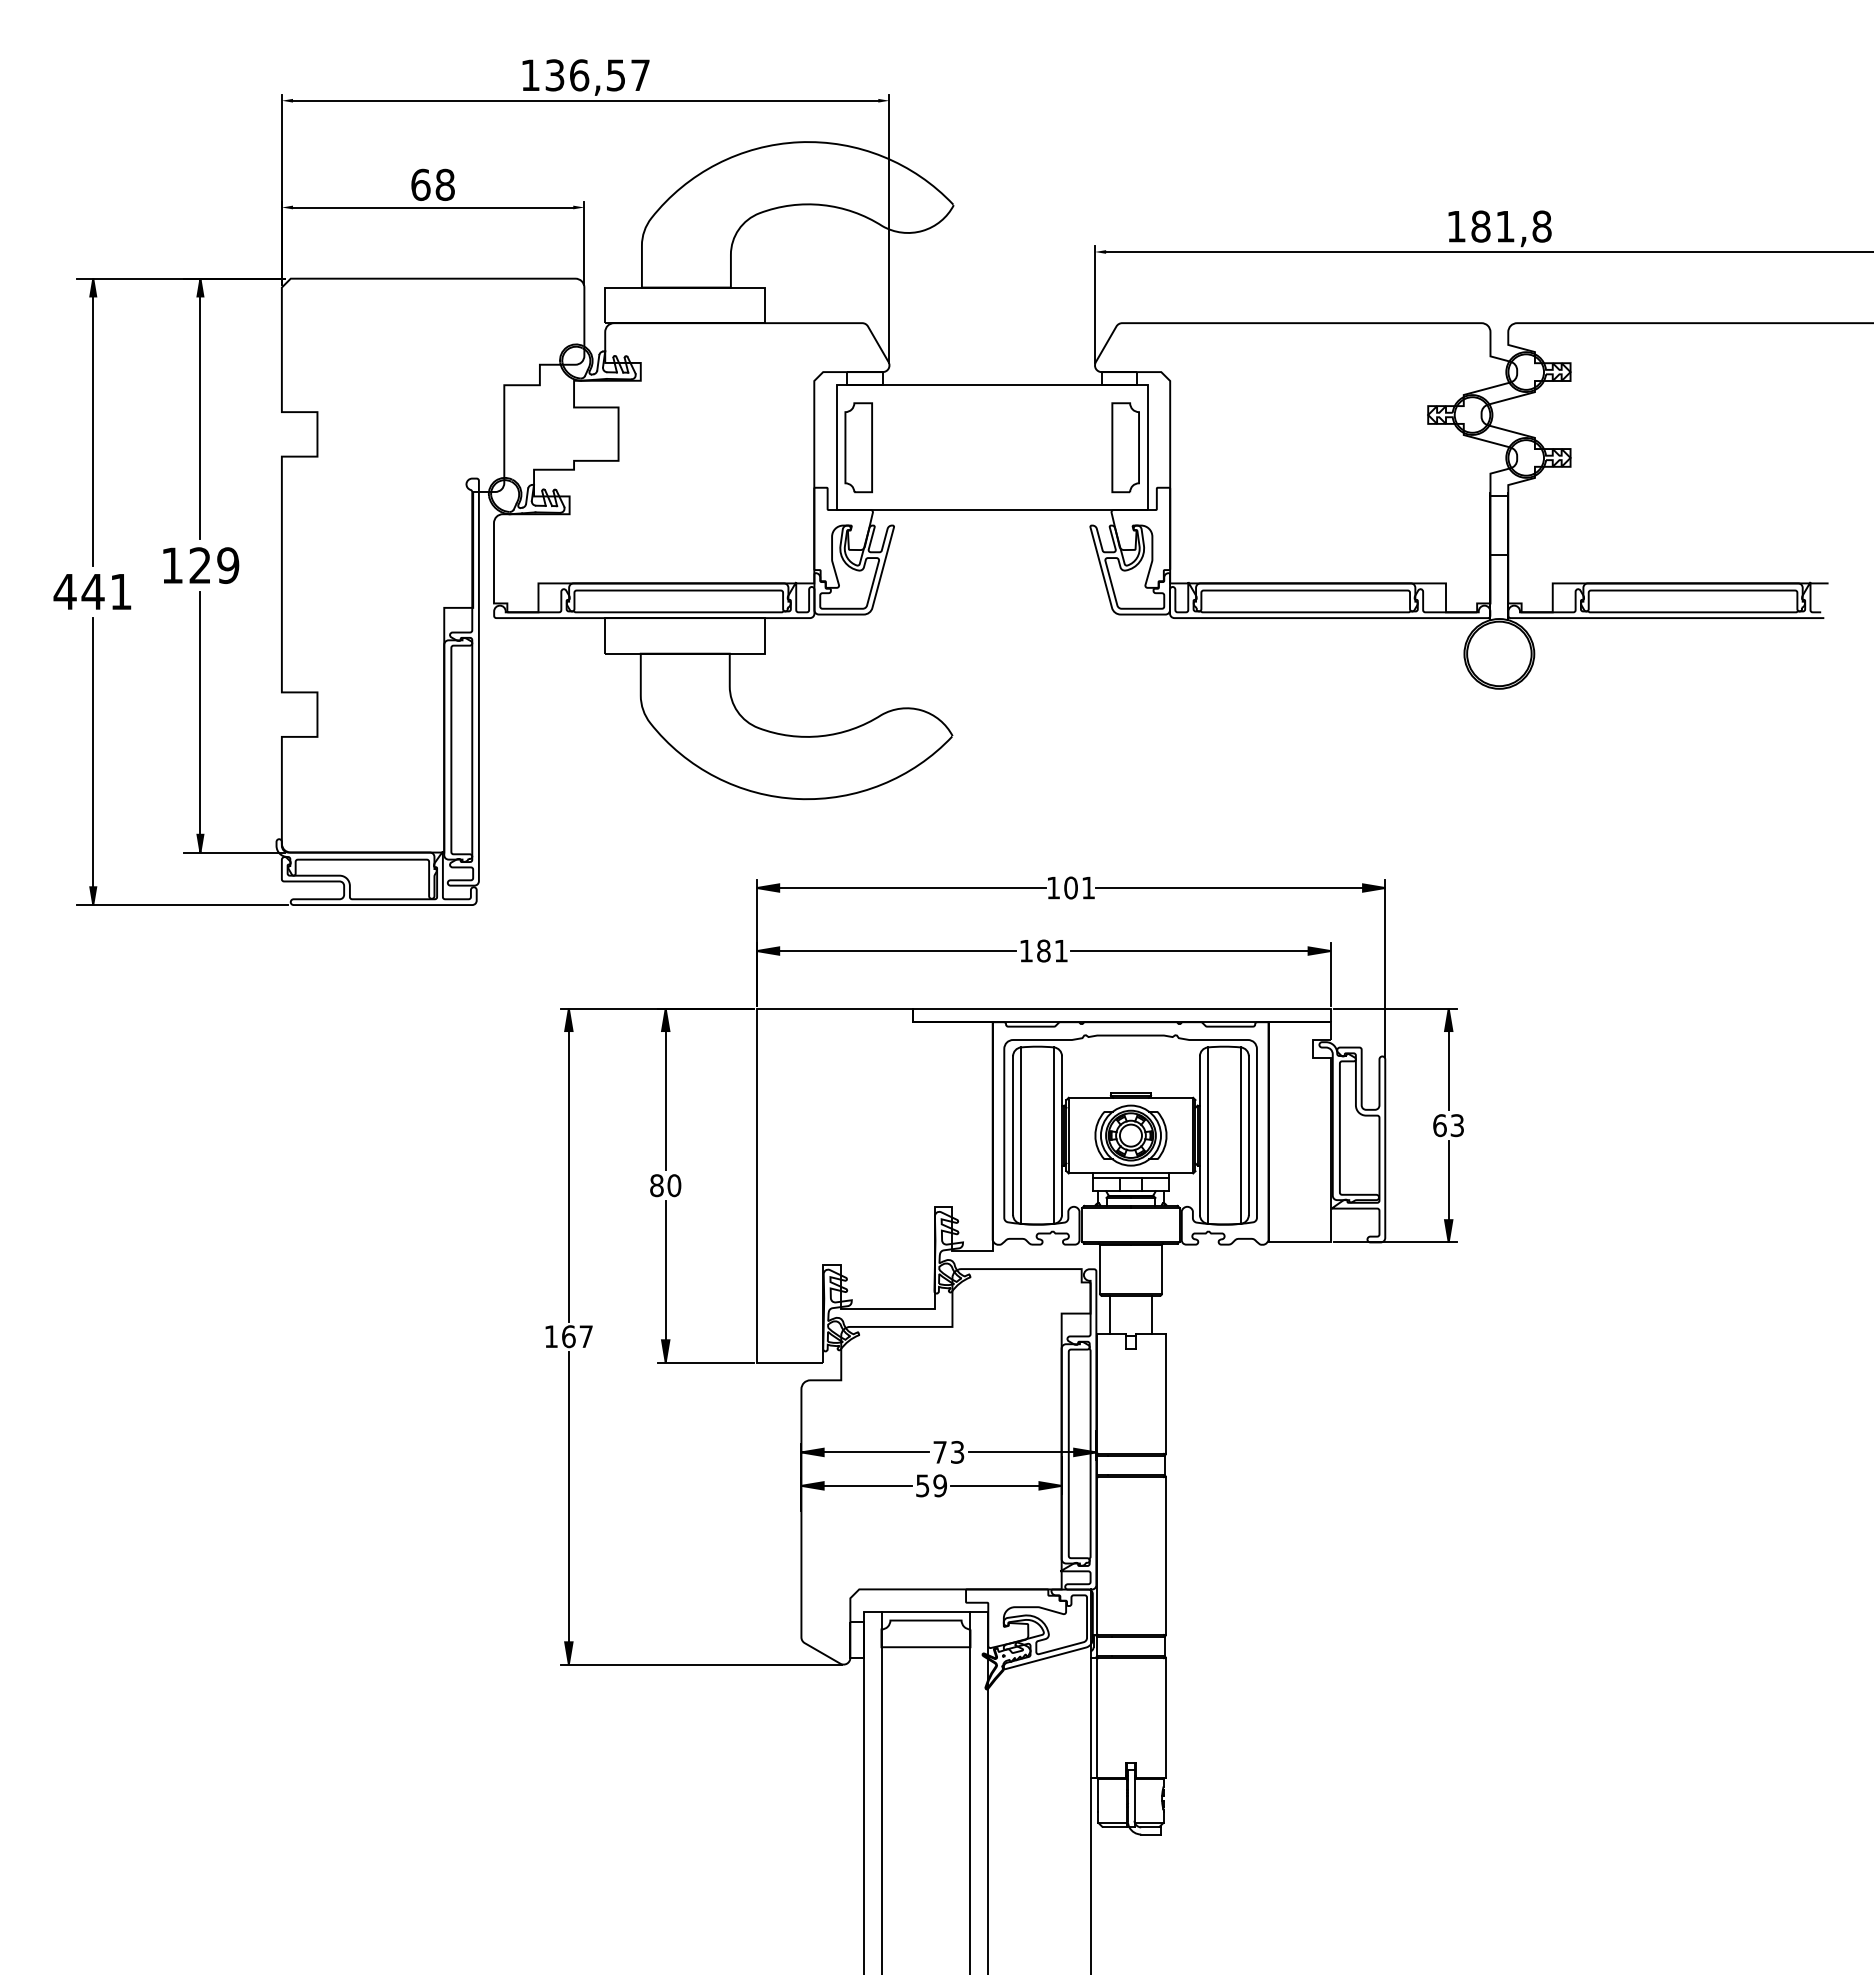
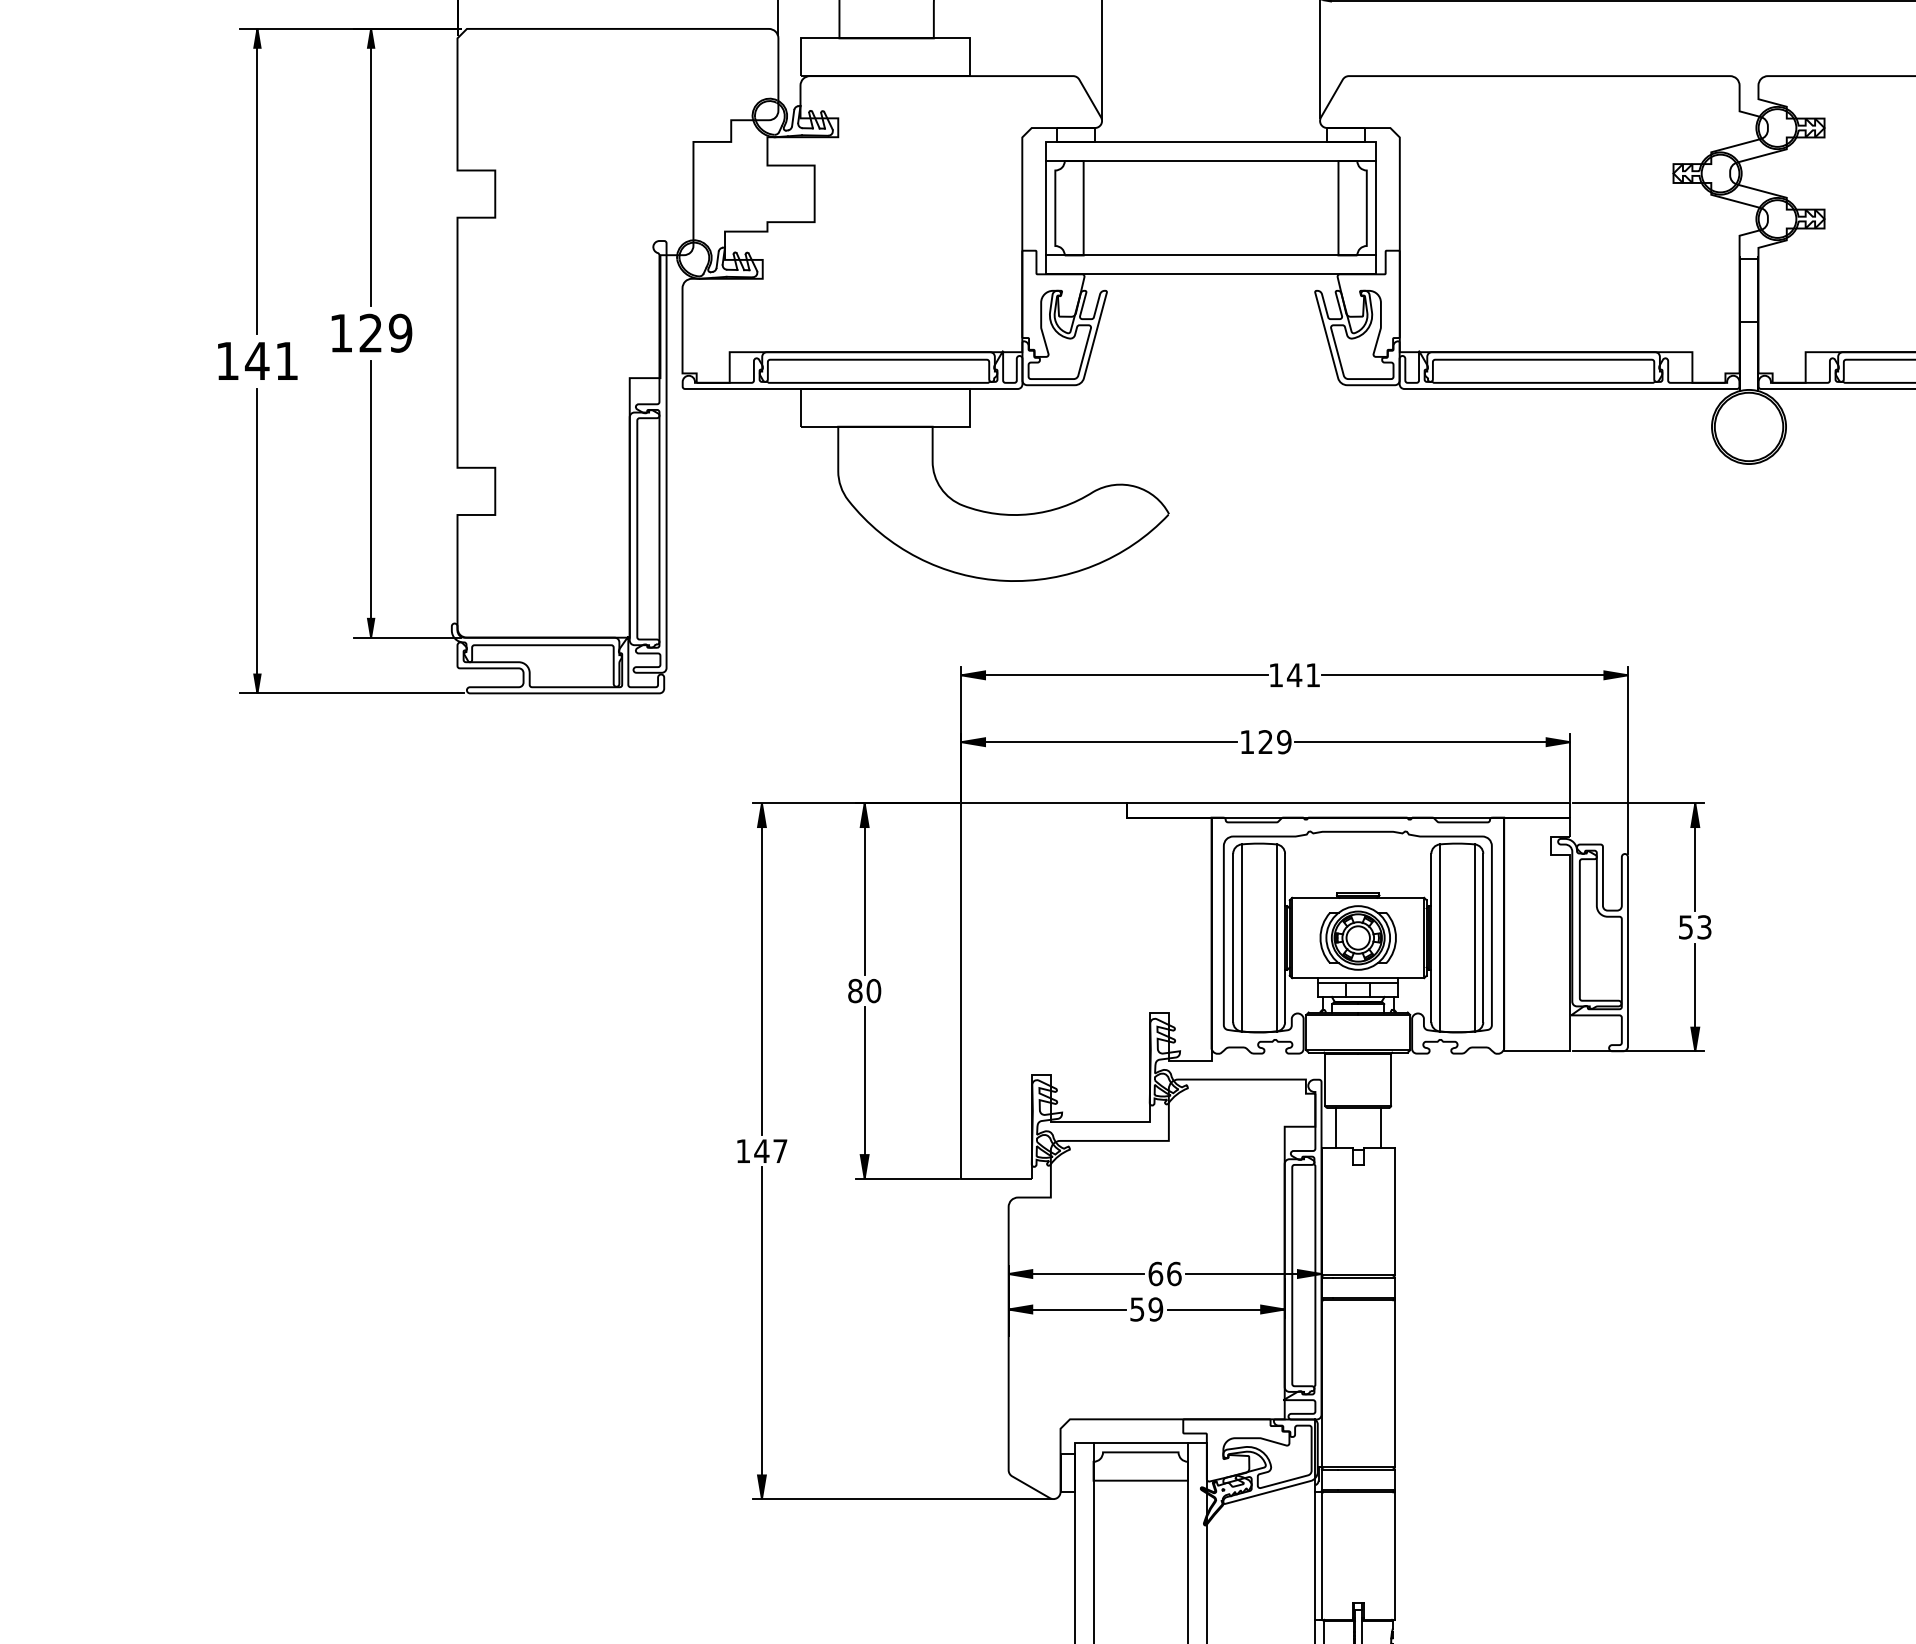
line: (991, 403) -> (1210, 161), added
line: (991, 492) -> (1210, 255), added
text: (64, 591) -> (226, 360), 441 -> 141
text: (1070, 887) -> (1294, 674), 101 -> 141
text: (1052, 950) -> (1274, 741), 181 -> 129
text: (1439, 1125) -> (1685, 927), 63 -> 53
text: (568, 1336) -> (761, 1151), 167 -> 147
text: (948, 1452) -> (1164, 1274), 73 -> 66

